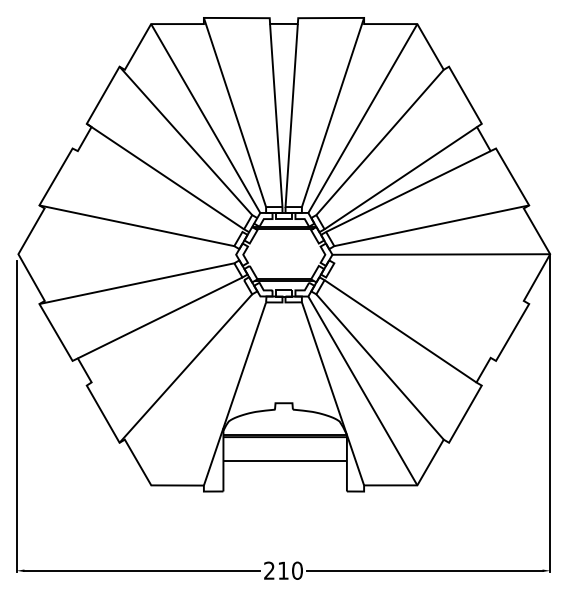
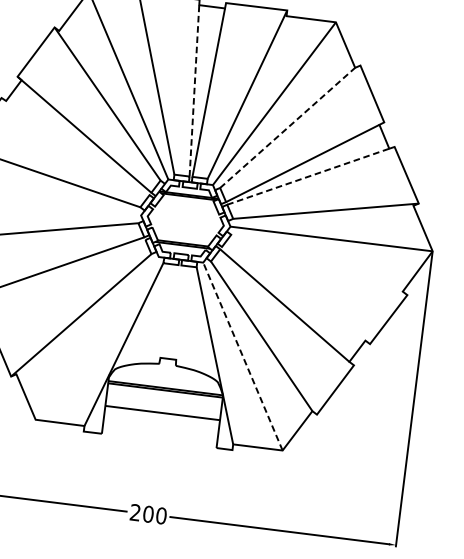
line: (276, 115) -> (194, 90), solid -> dashed
line: (380, 142) -> (288, 127), solid -> dashed
line: (408, 191) -> (308, 176), solid -> dashed
line: (362, 390) -> (242, 356), solid -> dashed
text: (283, 570) -> (148, 514), 210 -> 200

